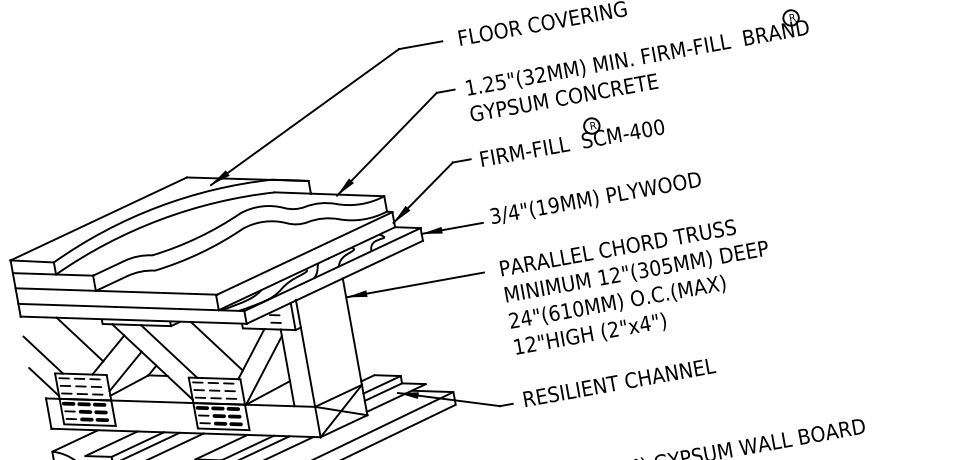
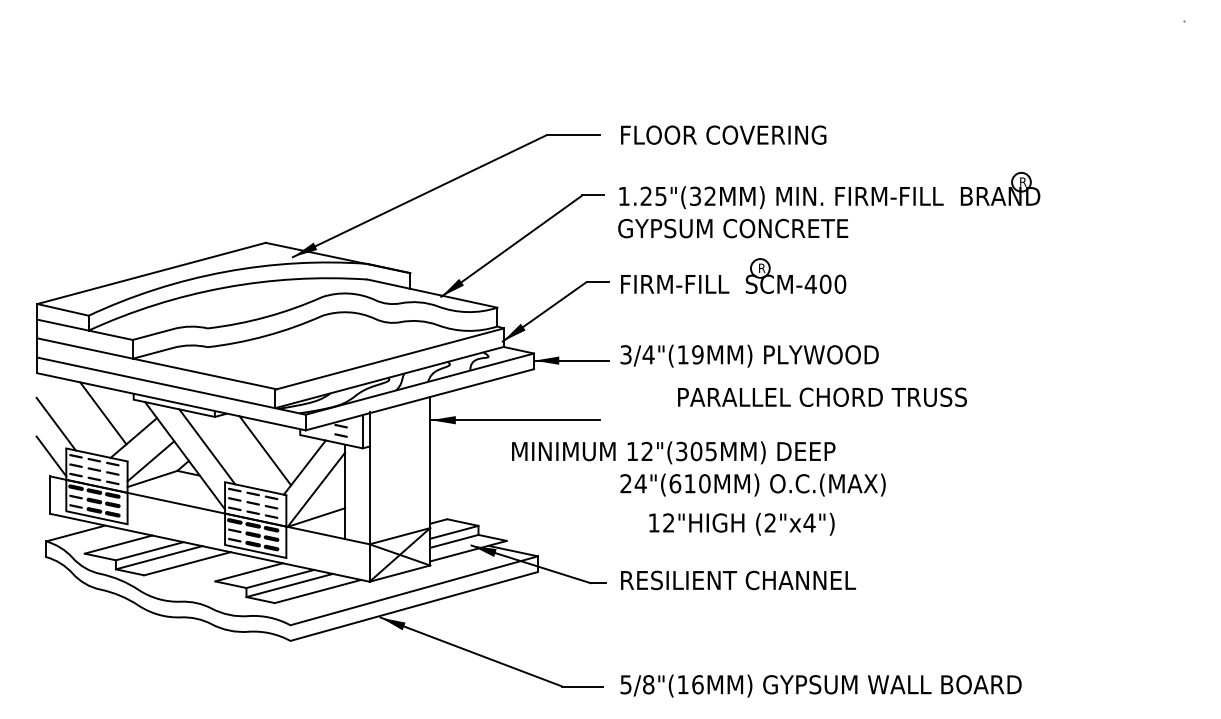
text: (617, 247) -> (822, 396), moved
text: (636, 272) -> (673, 452), moved
text: (590, 334) -> (741, 523), moved

